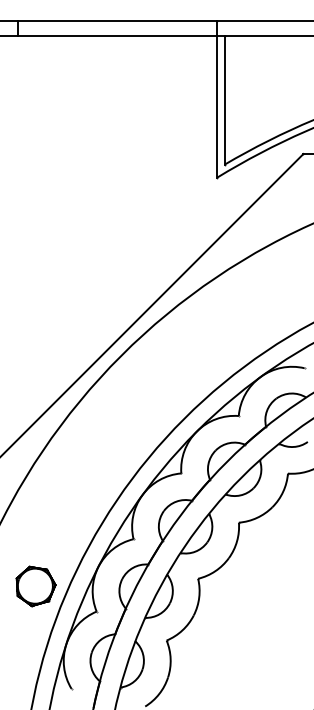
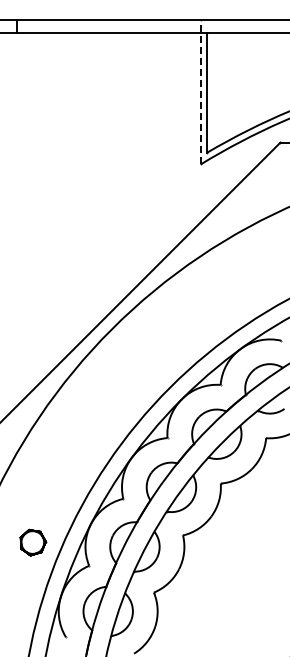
line: (217, 98) -> (200, 91), solid -> dashed
part: (36, 586) -> (33, 542), size x0.7

